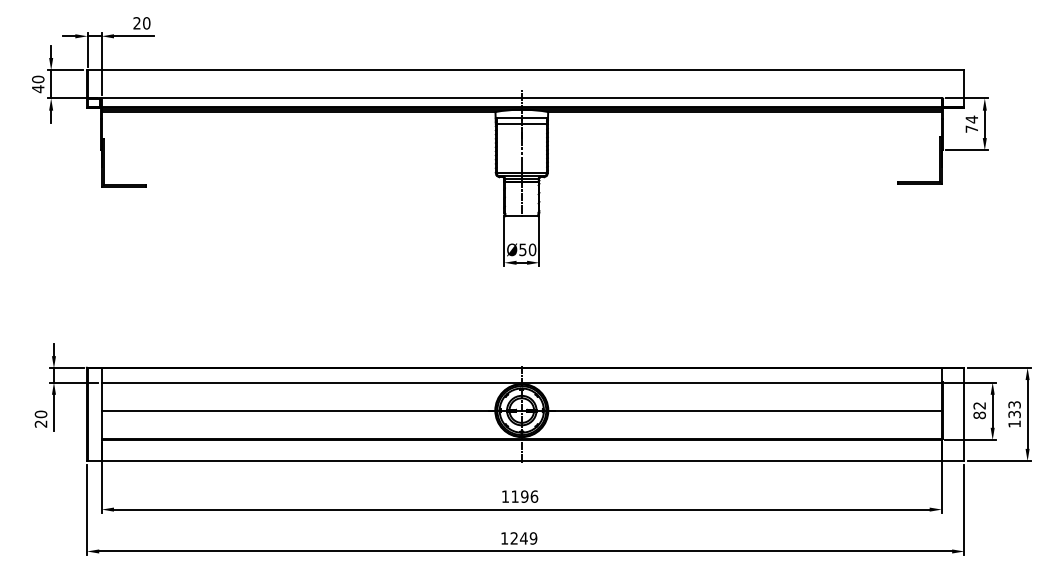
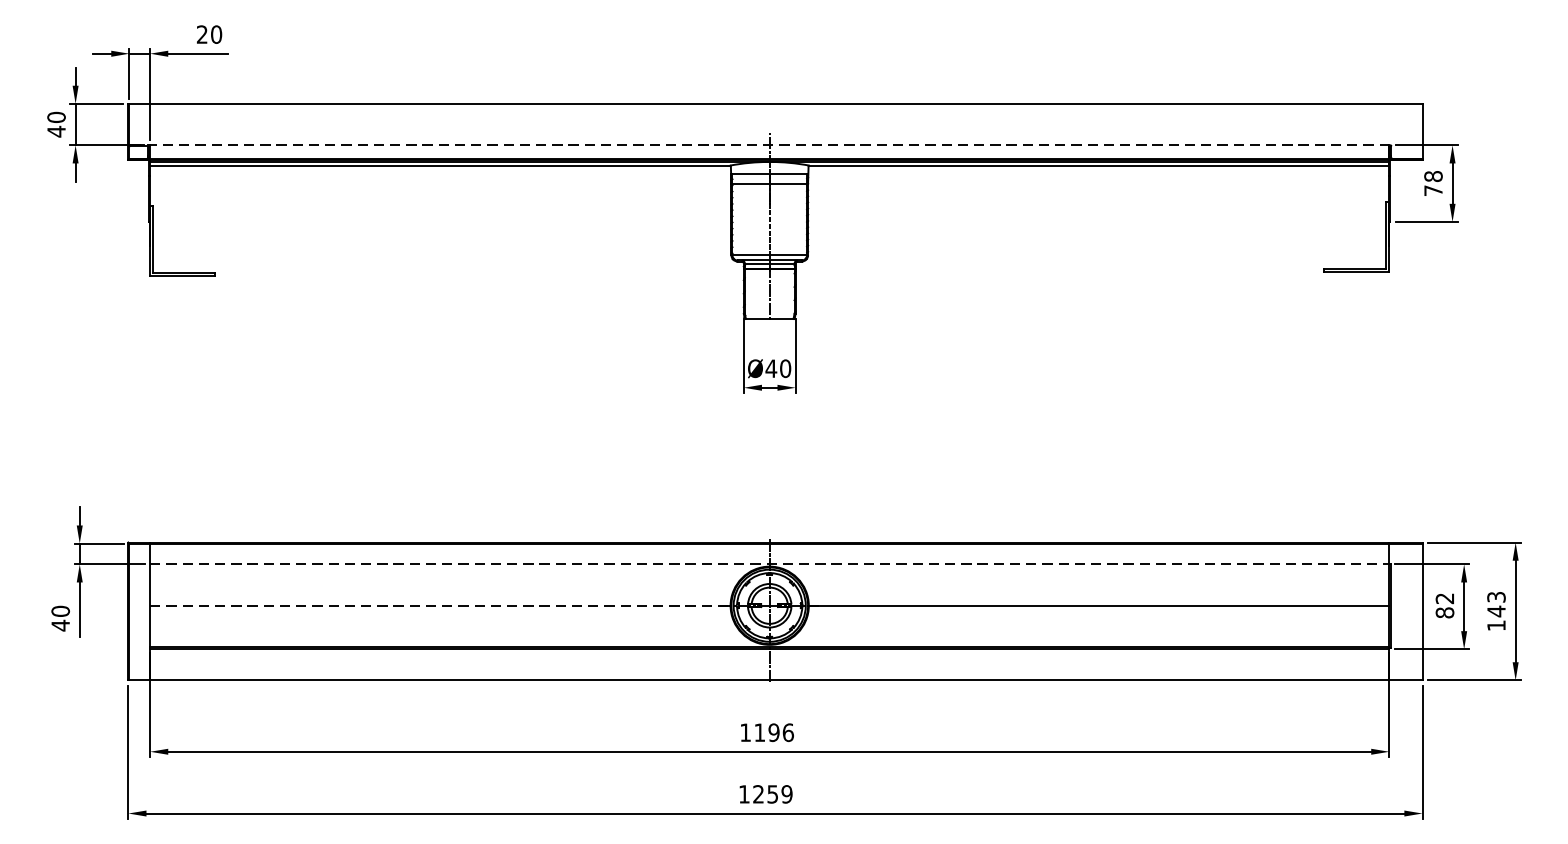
line: (515, 98) -> (760, 145), solid -> dashed
text: (971, 119) -> (1432, 176), 74 -> 78
text: (522, 249) -> (770, 368), Ø50 -> Ø40
line: (522, 382) -> (770, 564), solid -> dashed
line: (298, 410) -> (440, 605), solid -> dashed
text: (1014, 414) -> (1496, 611), 133 -> 143
text: (40, 424) -> (59, 626), 20 -> 40
text: (523, 538) -> (772, 794), 1249 -> 1259

